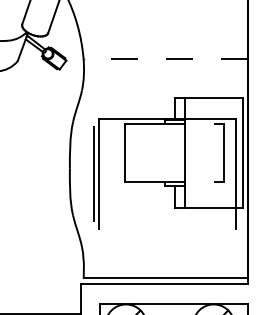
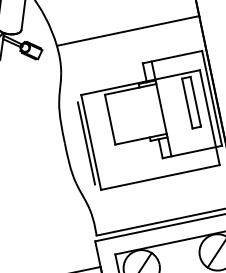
line: (165, 59) -> (127, 31), dashed -> solid
line: (214, 152) -> (187, 102), added
line: (167, 228) -> (160, 177), added

